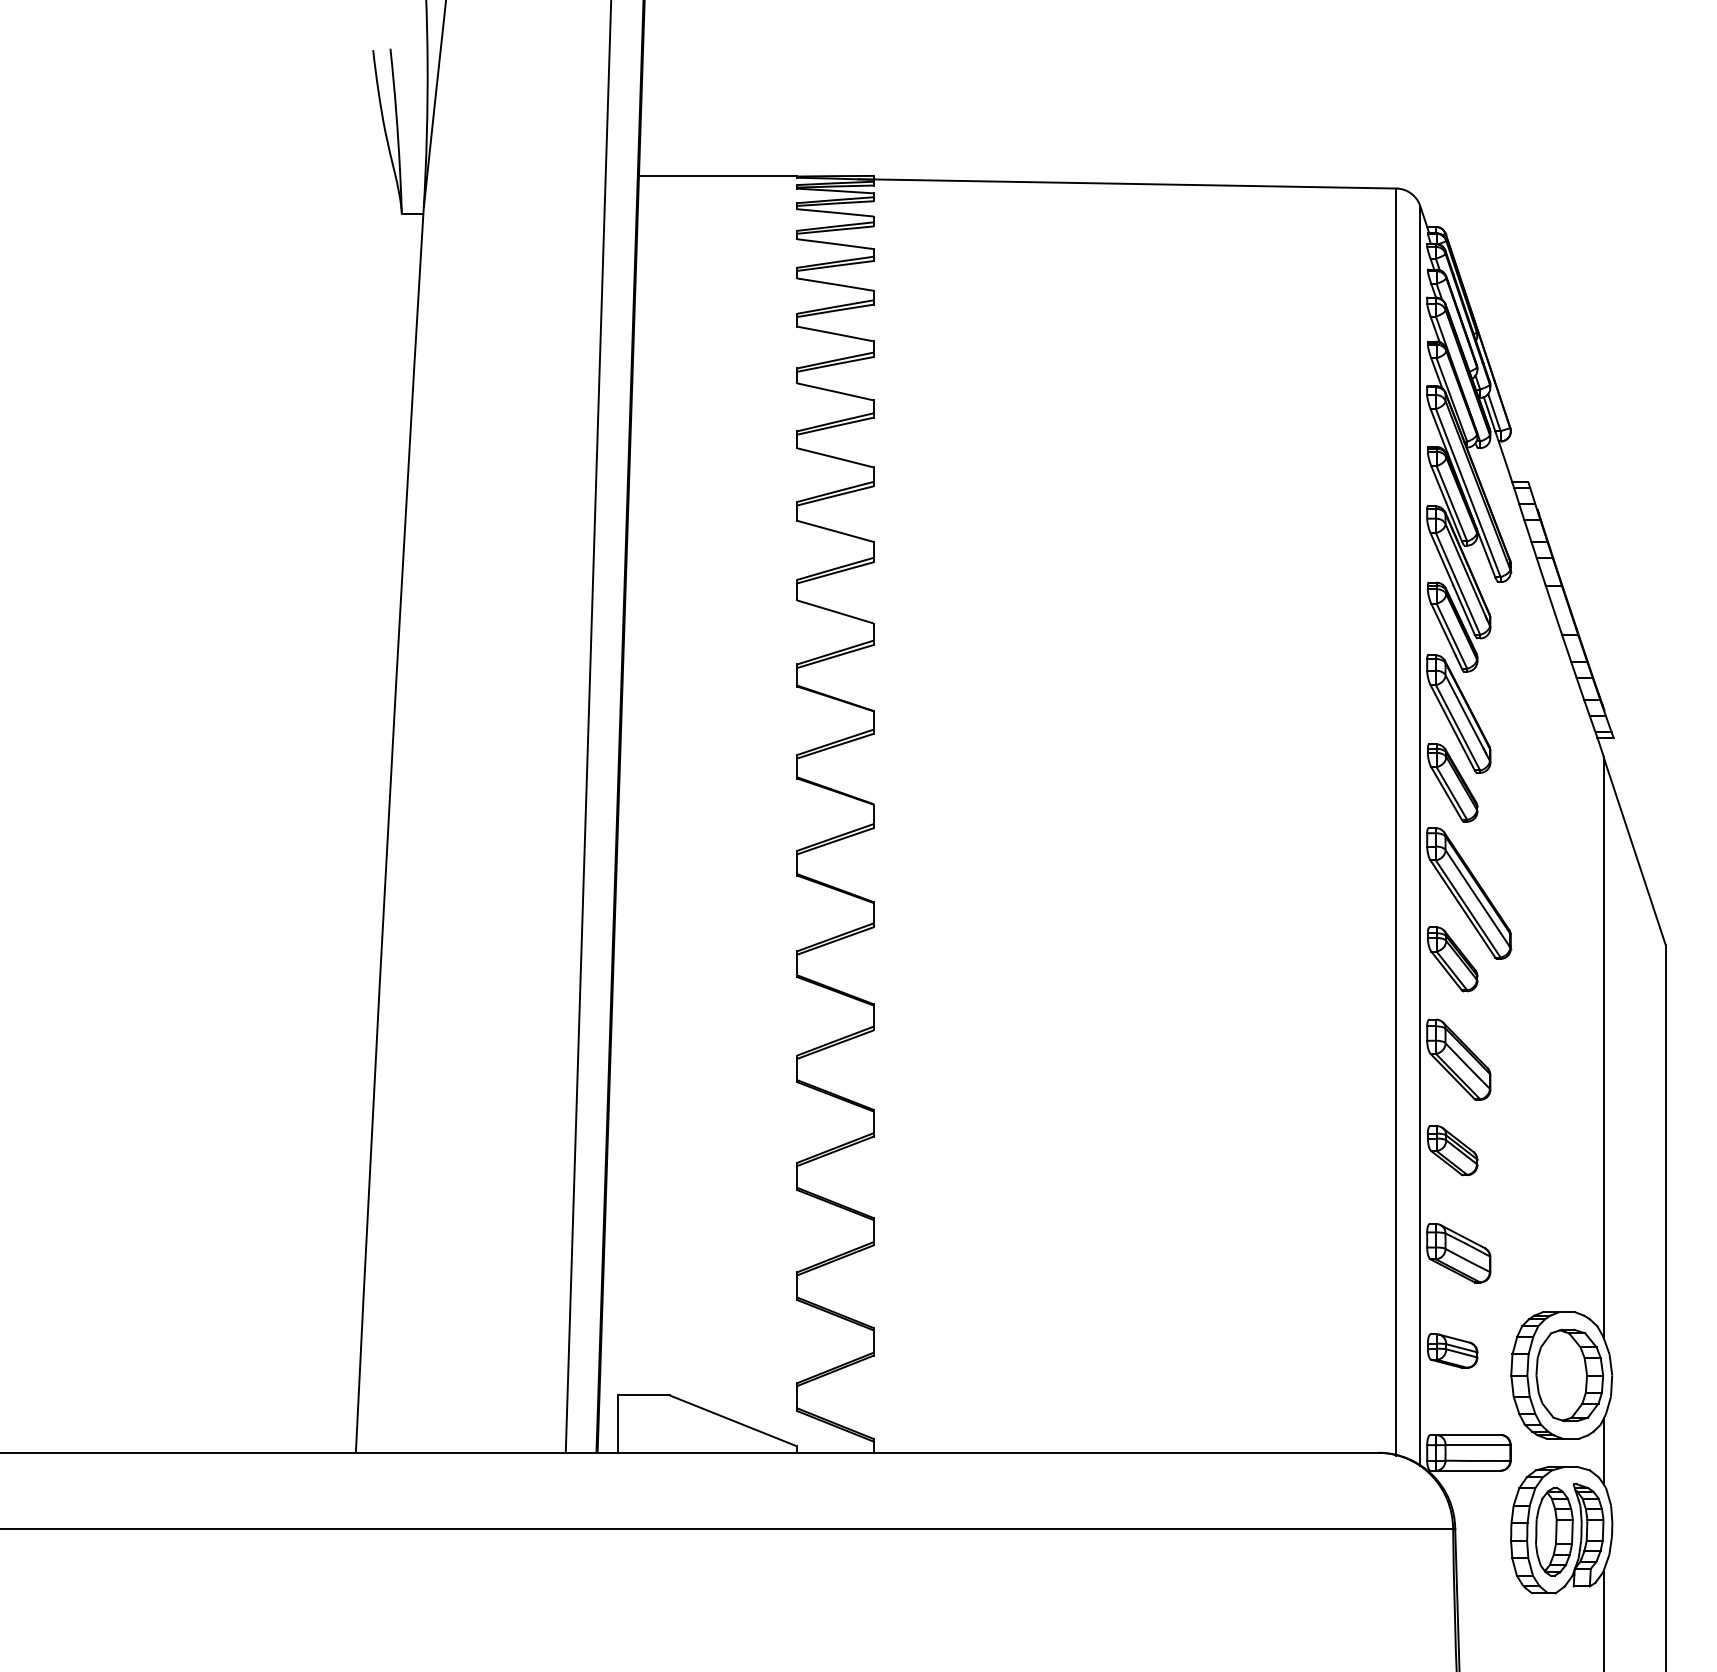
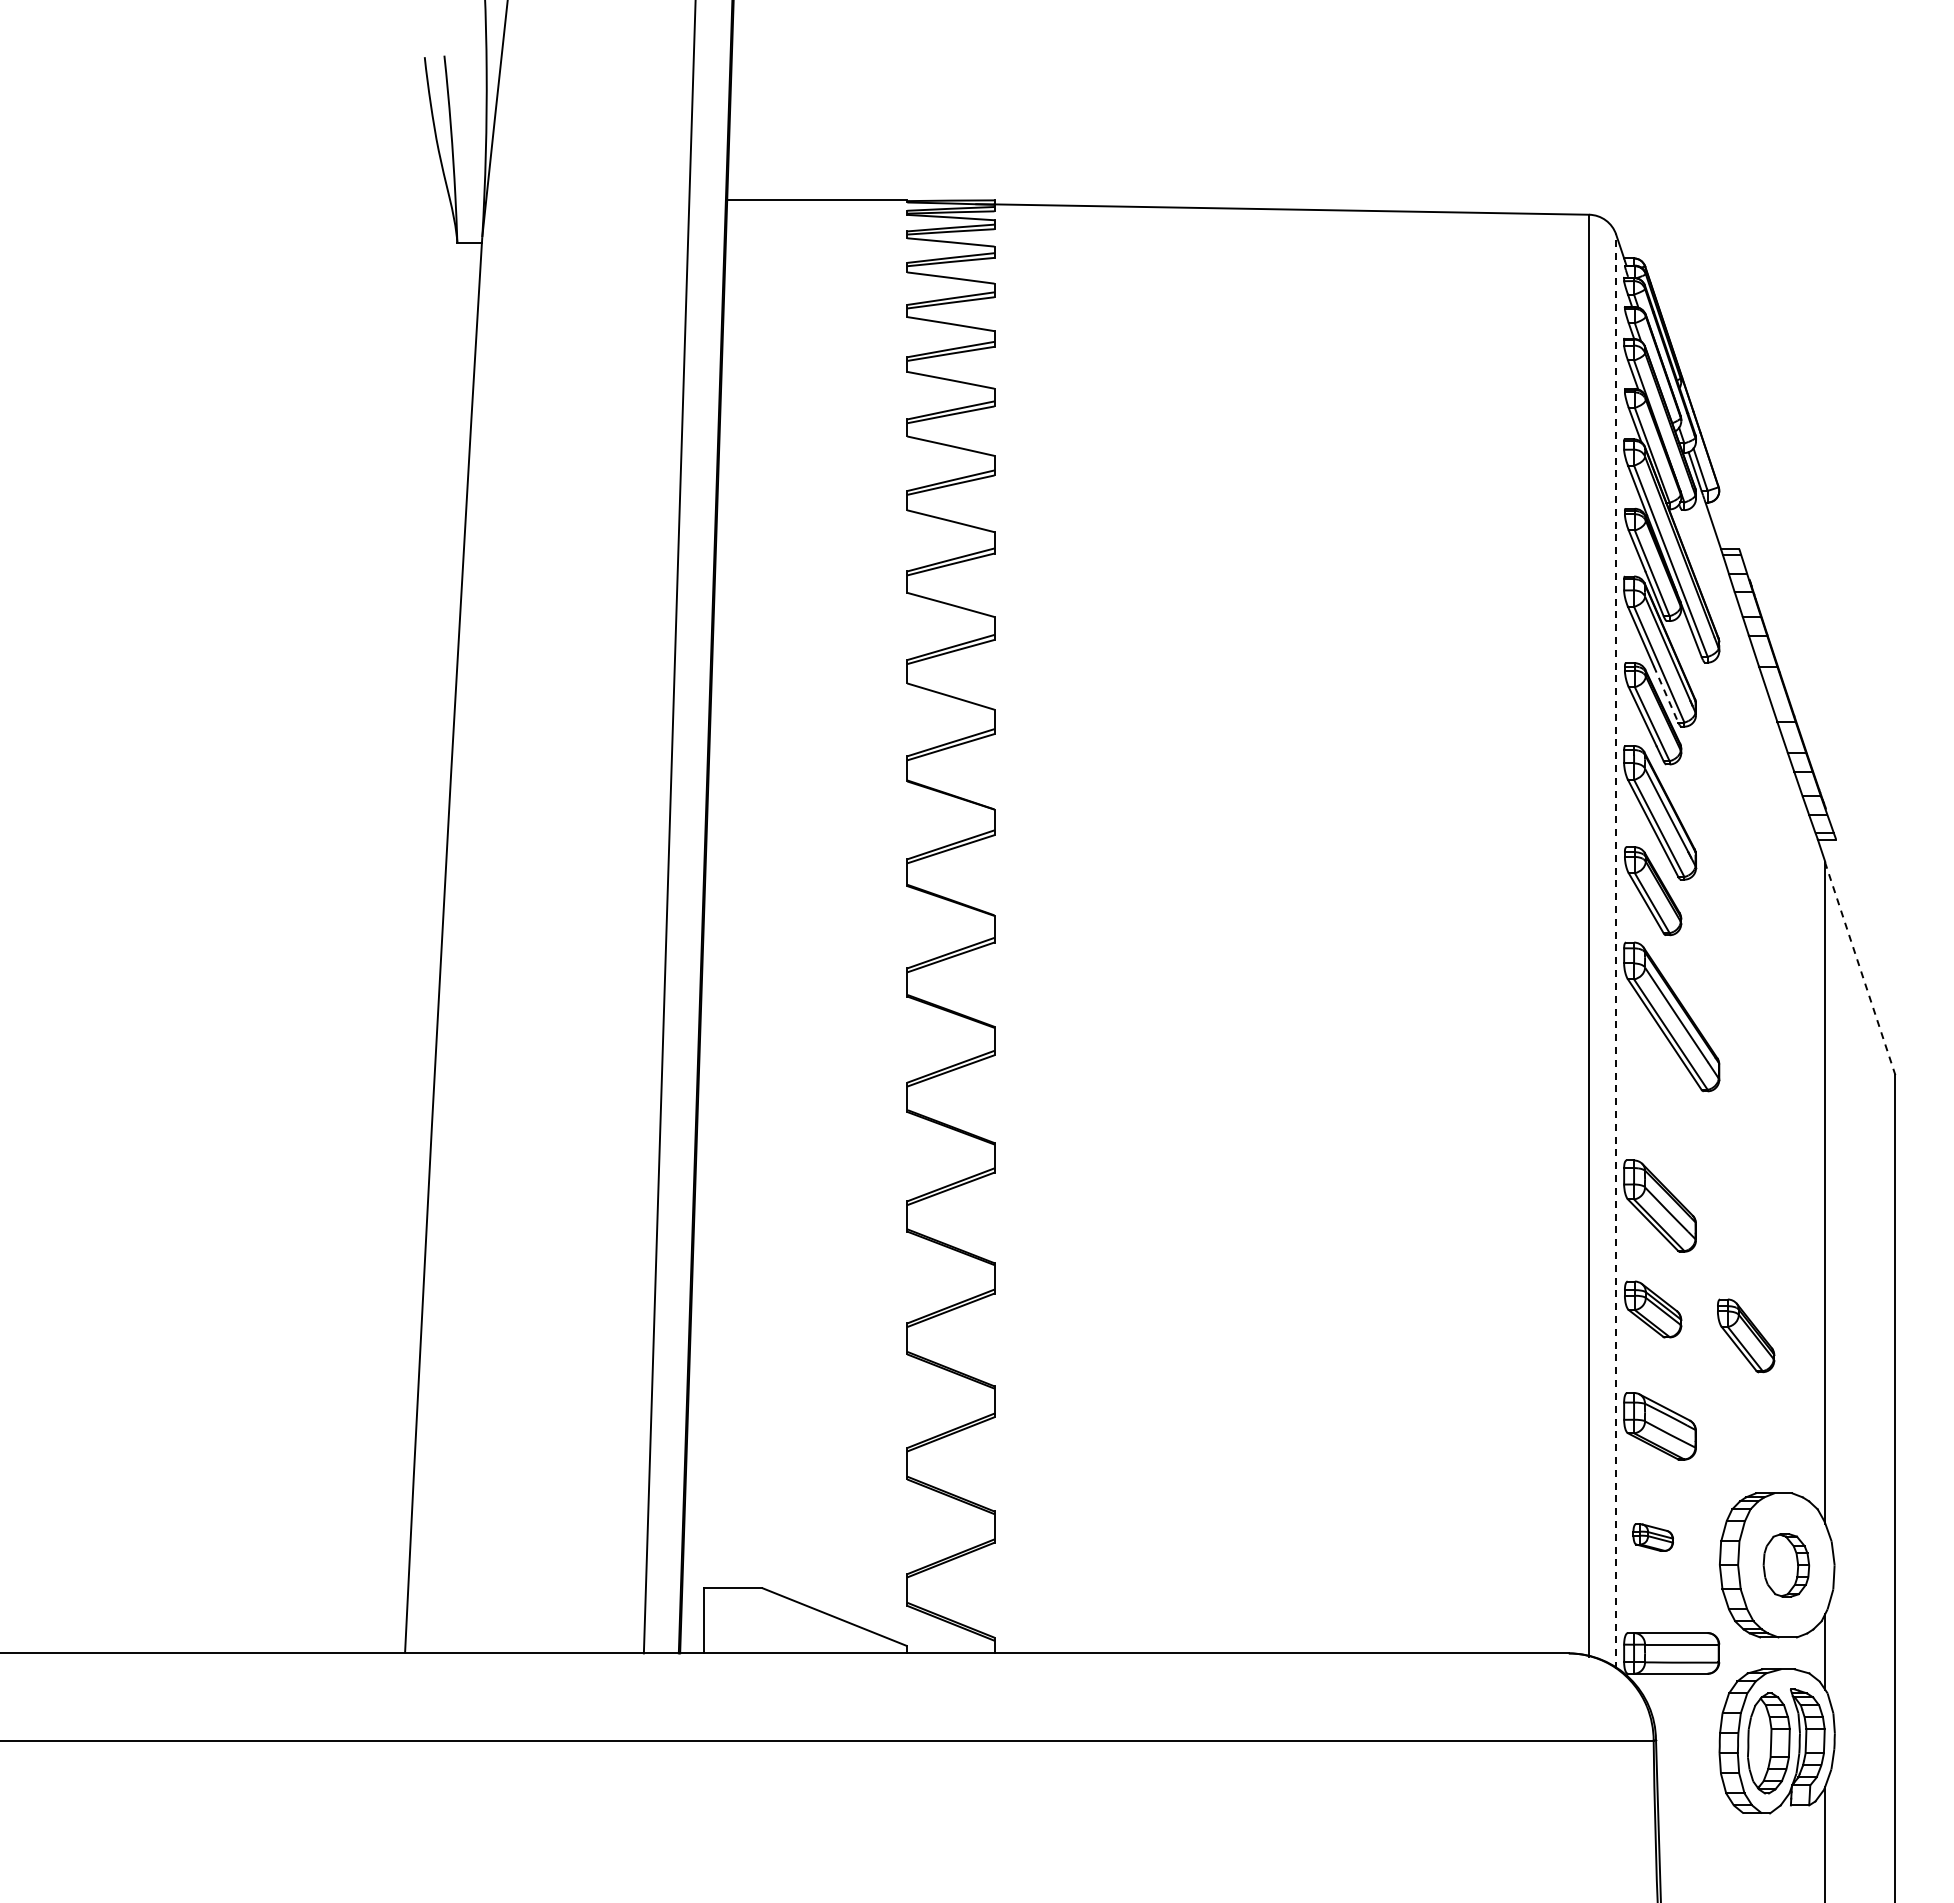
line: (1464, 610) -> (1666, 694), solid -> dashed
line: (1420, 836) -> (1616, 951), solid -> dashed
line: (1634, 851) -> (1860, 969), solid -> dashed
part: (1453, 959) -> (1746, 1335), moved
part: (1453, 1350) -> (1653, 1537), size x0.7
part: (1569, 1375) -> (1786, 1565), size x0.6

